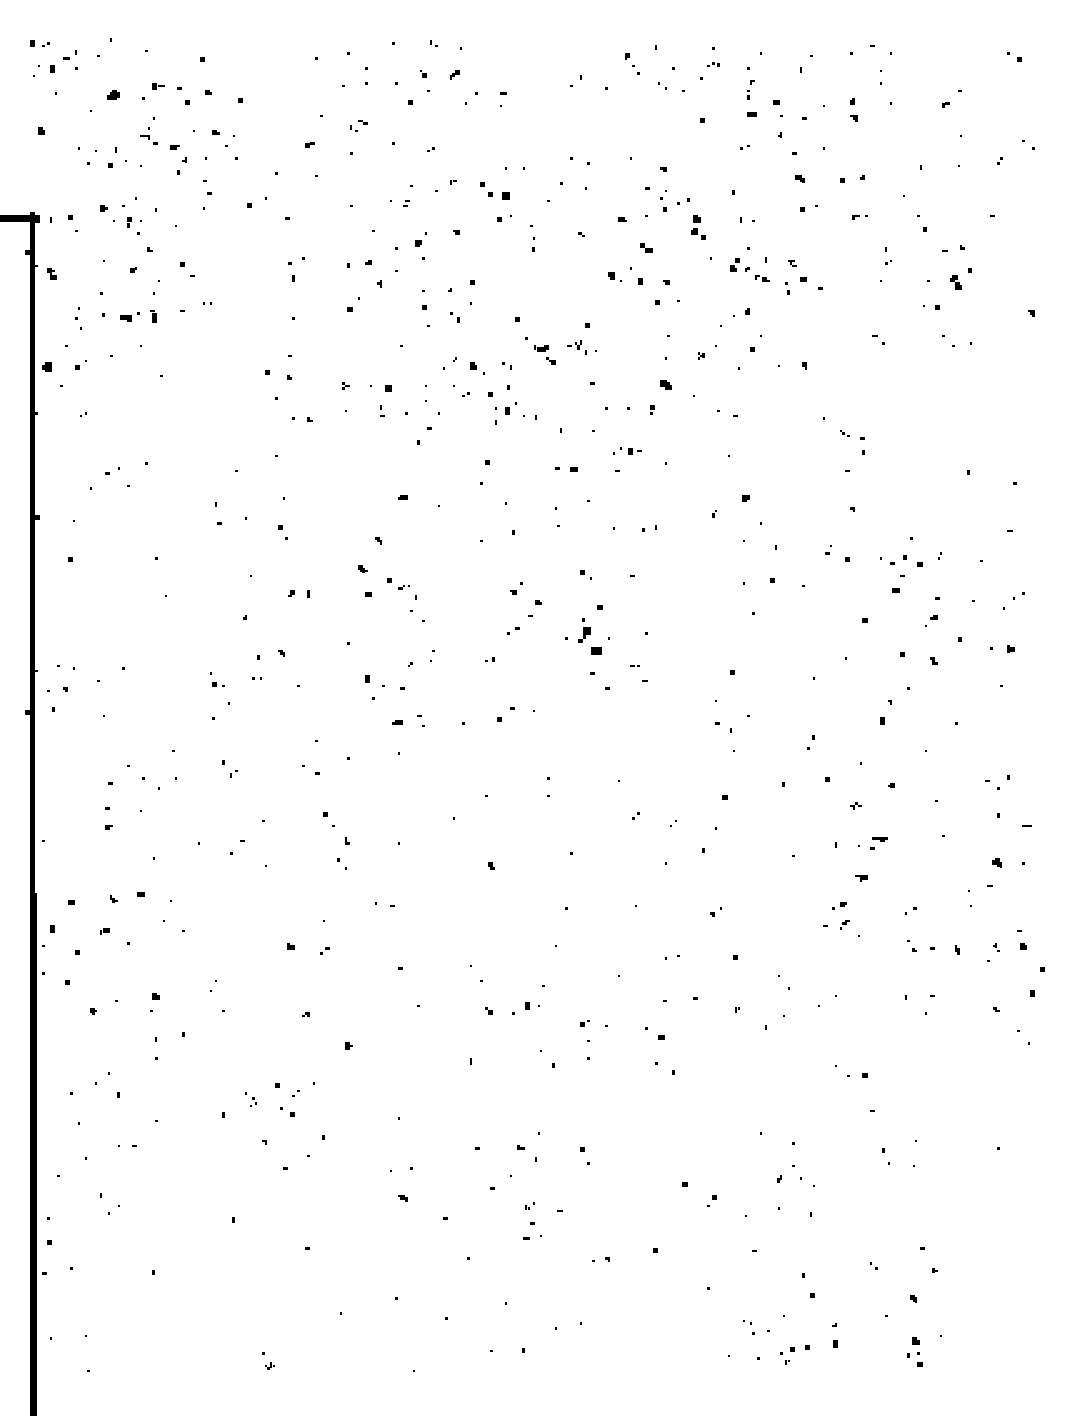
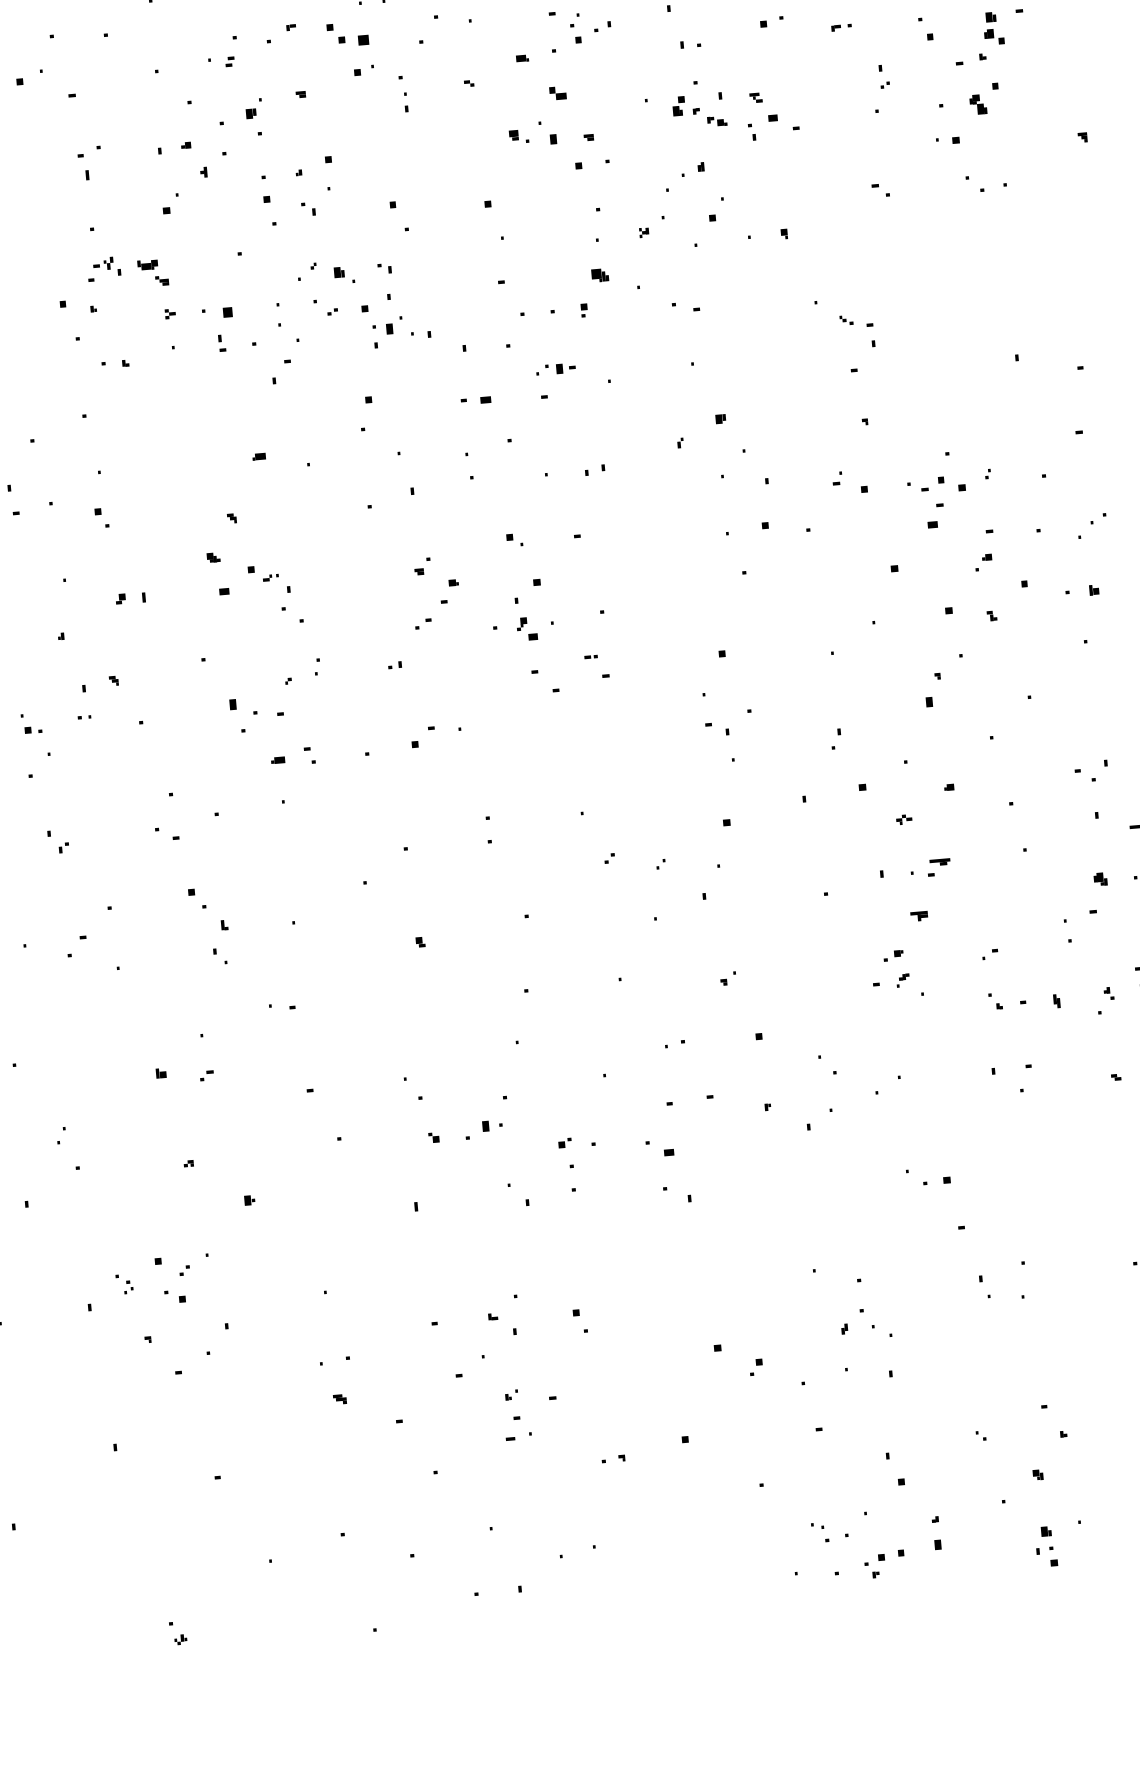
part: (698, 227) -> (994, 28), moved
part: (576, 347) -> (105, 267), moved
part: (544, 354) -> (152, 272), moved
part: (589, 641) -> (526, 629), size x0.62

